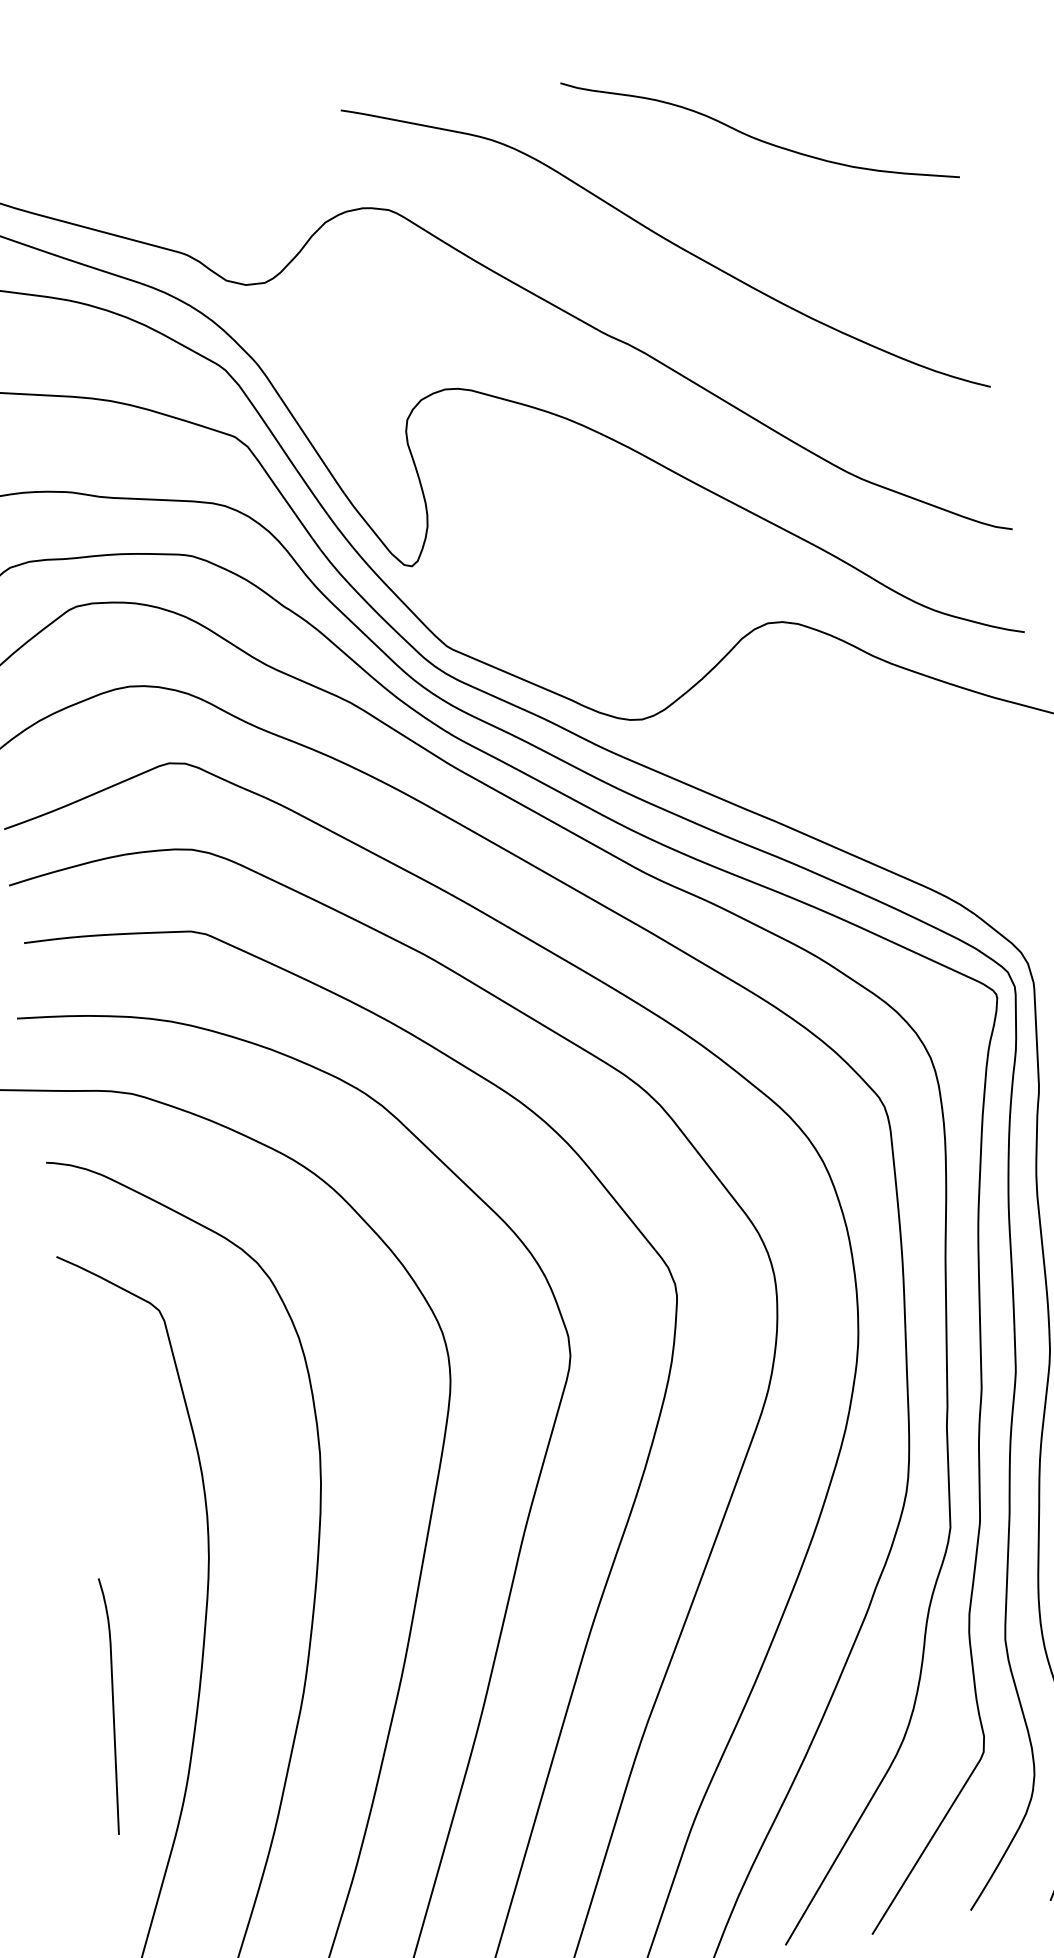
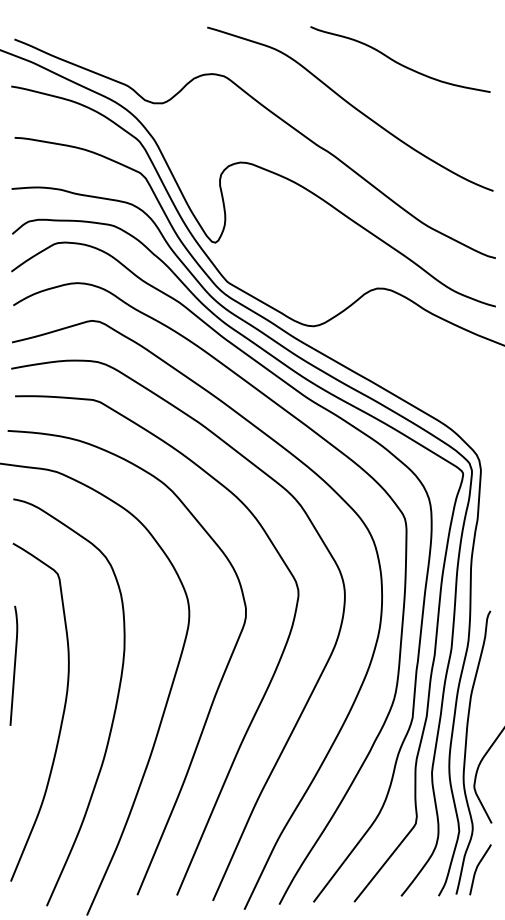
curve: (112, 1705) -> (14, 665), moved

